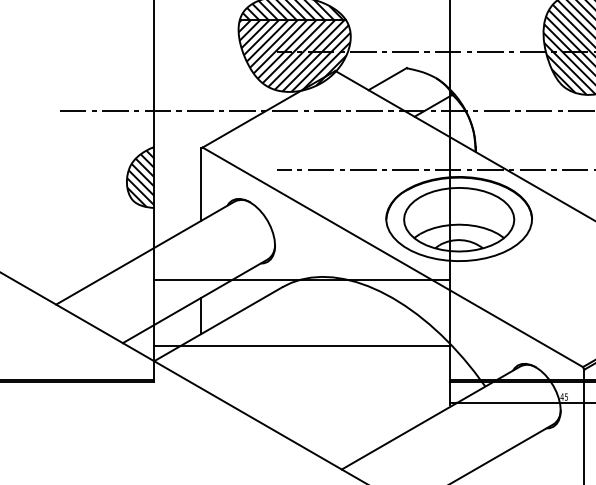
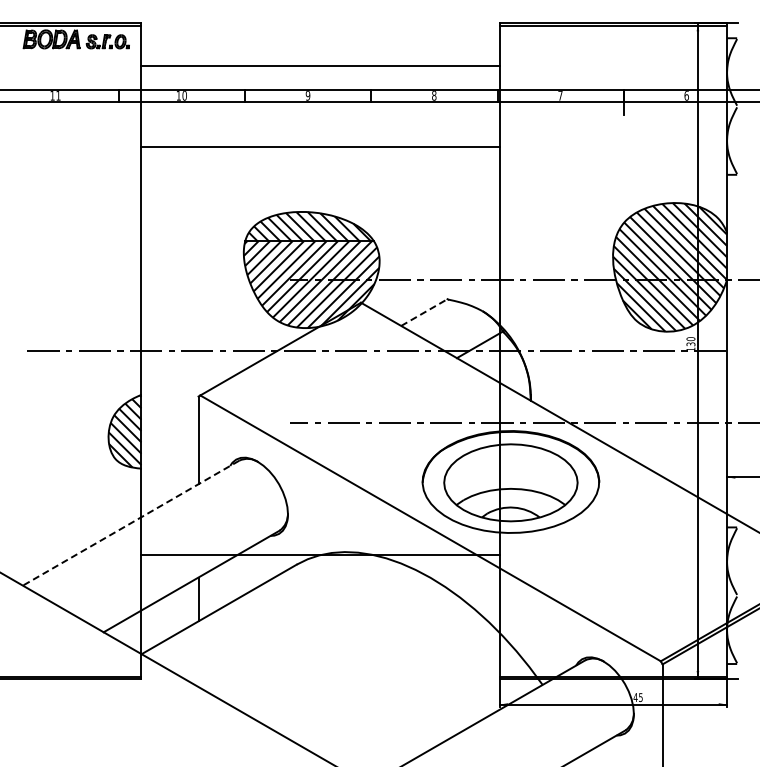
line: (387, 79) -> (424, 312), solid -> dashed
line: (145, 253) -> (131, 523), solid -> dashed
line: (301, 346) -> (320, 636), removed

